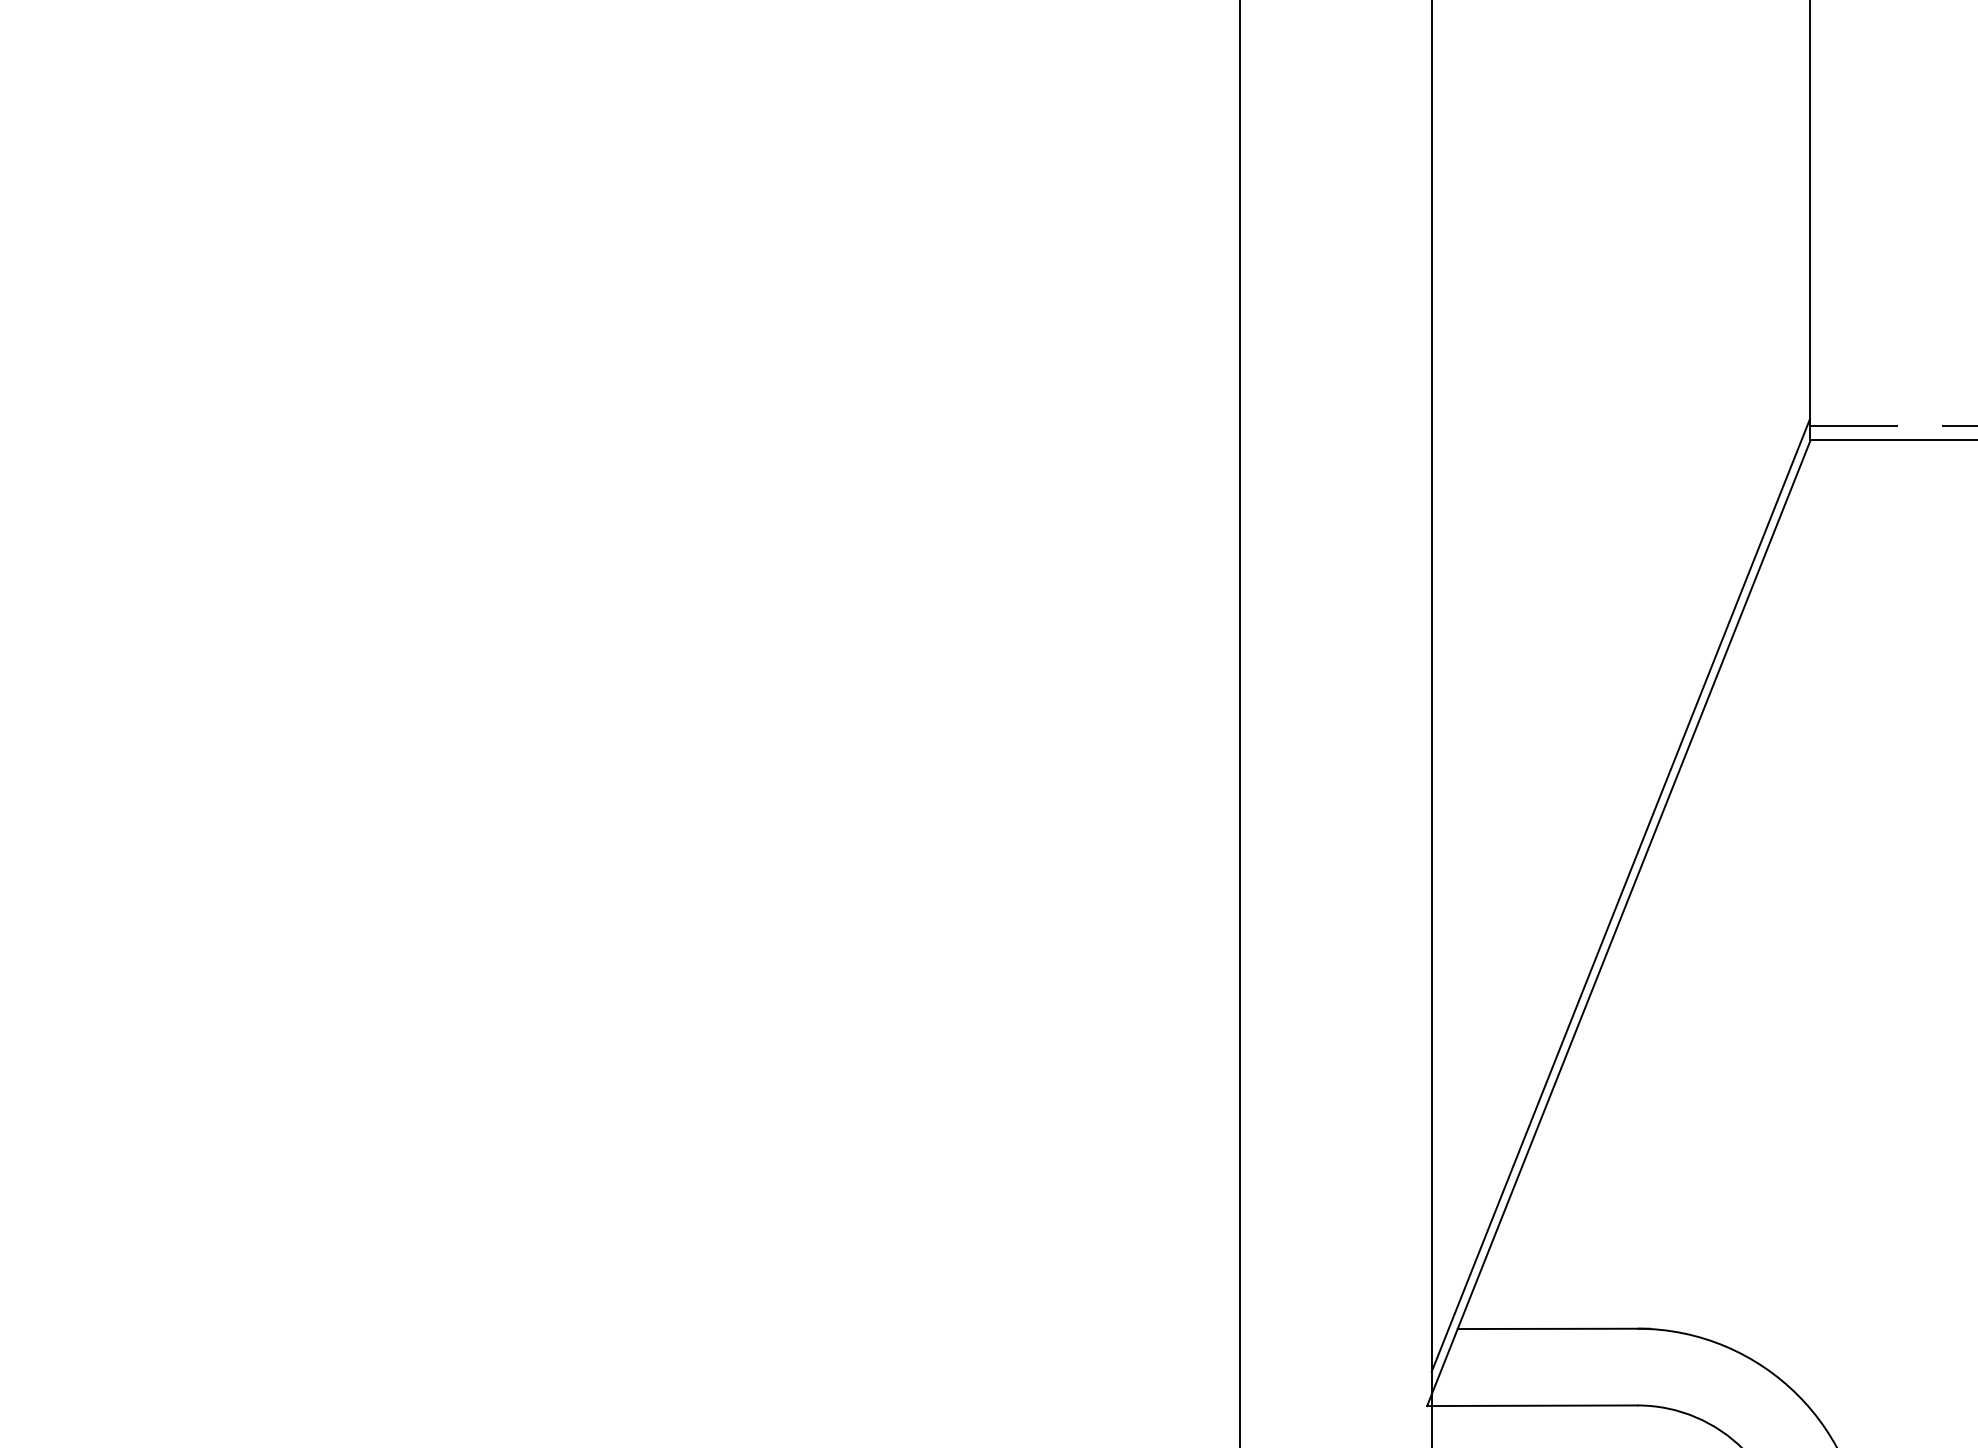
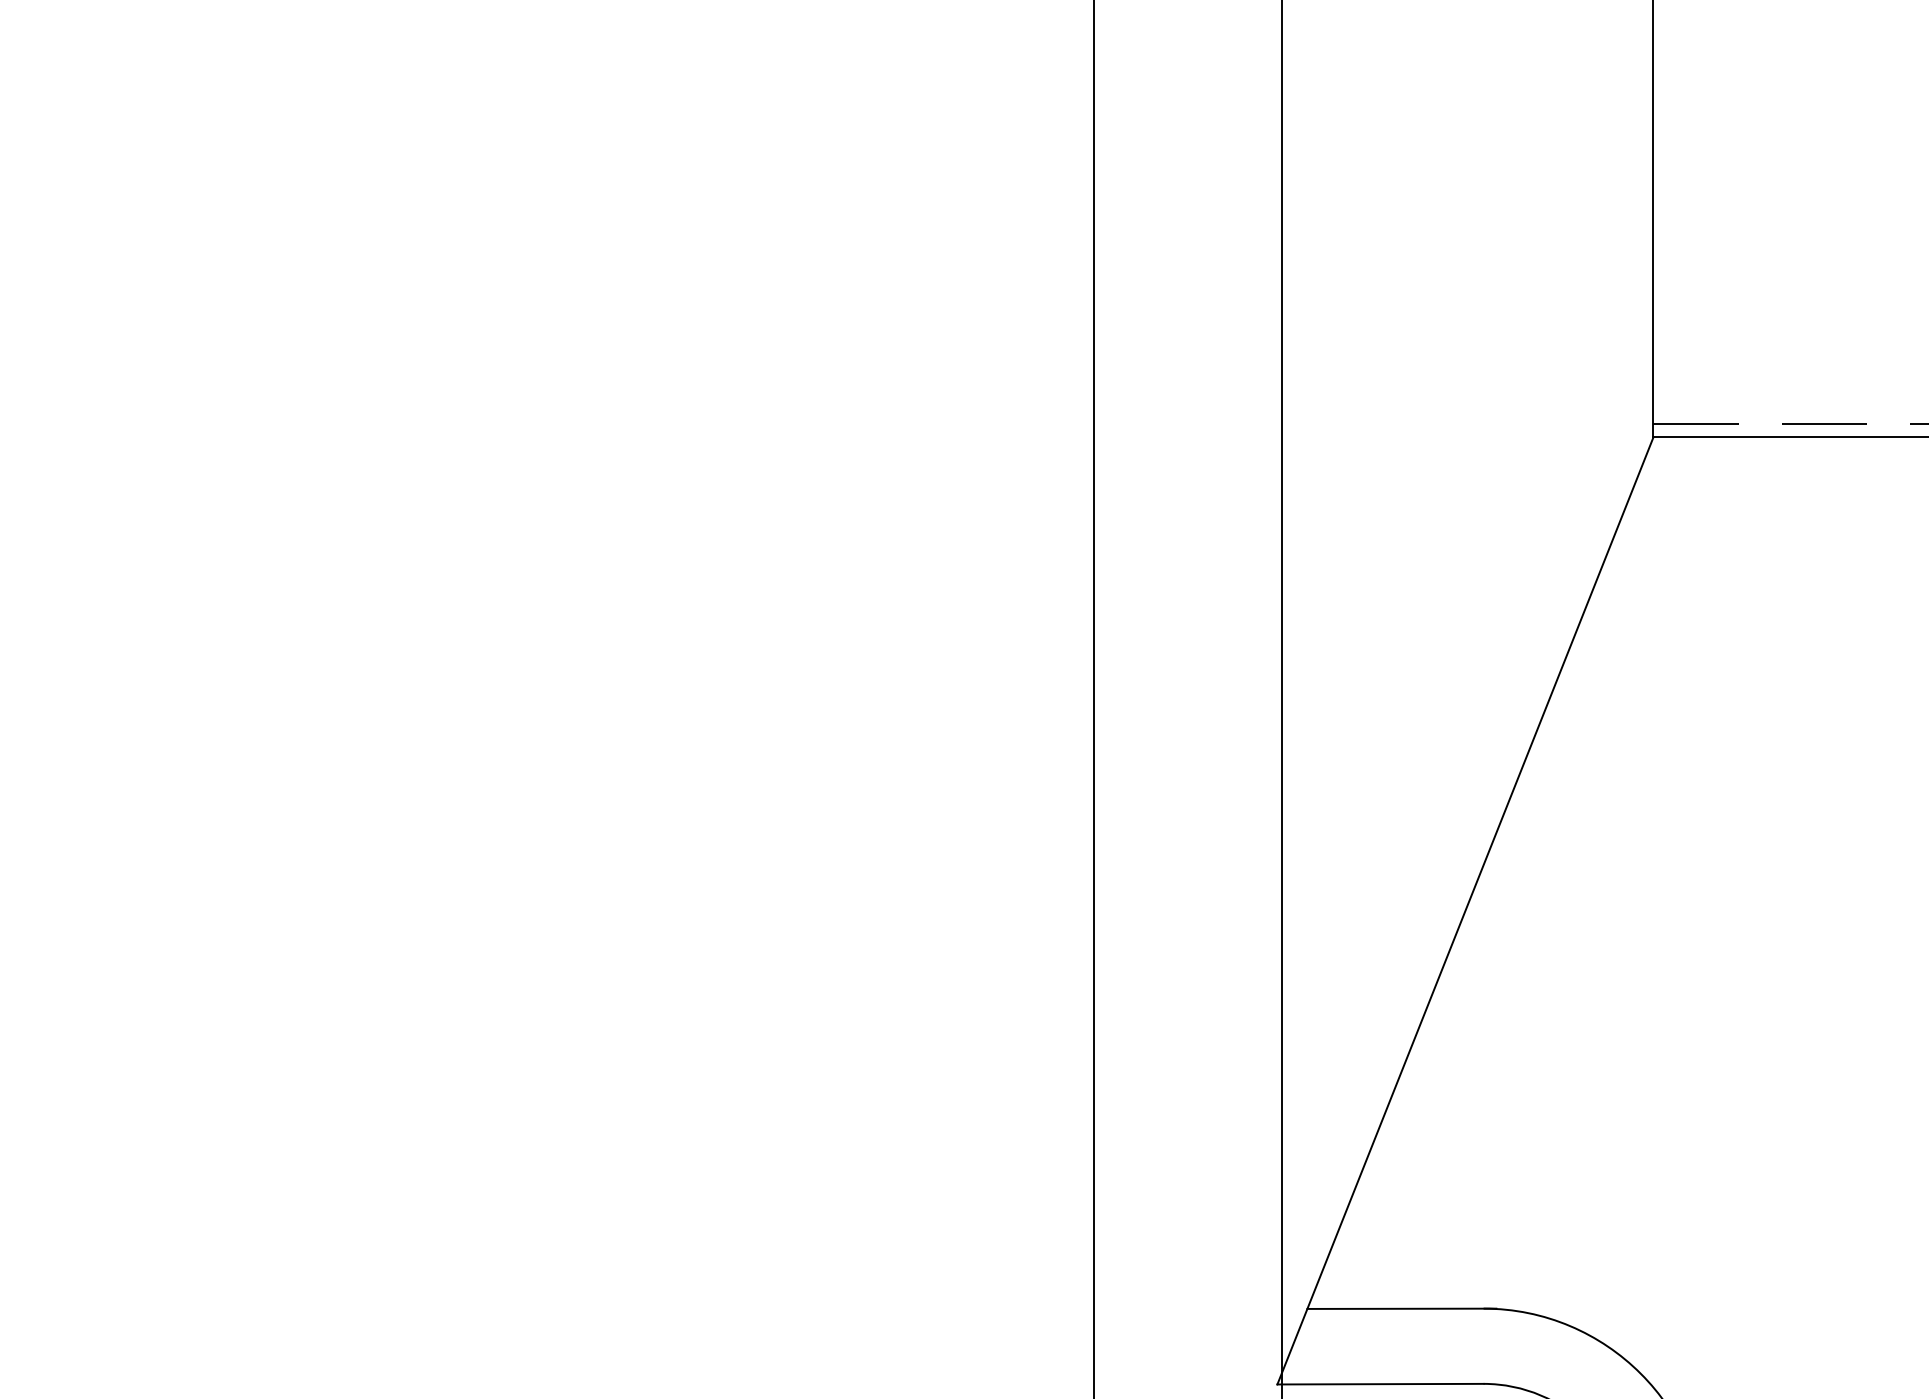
line: (1620, 895) -> (1466, 883), removed

